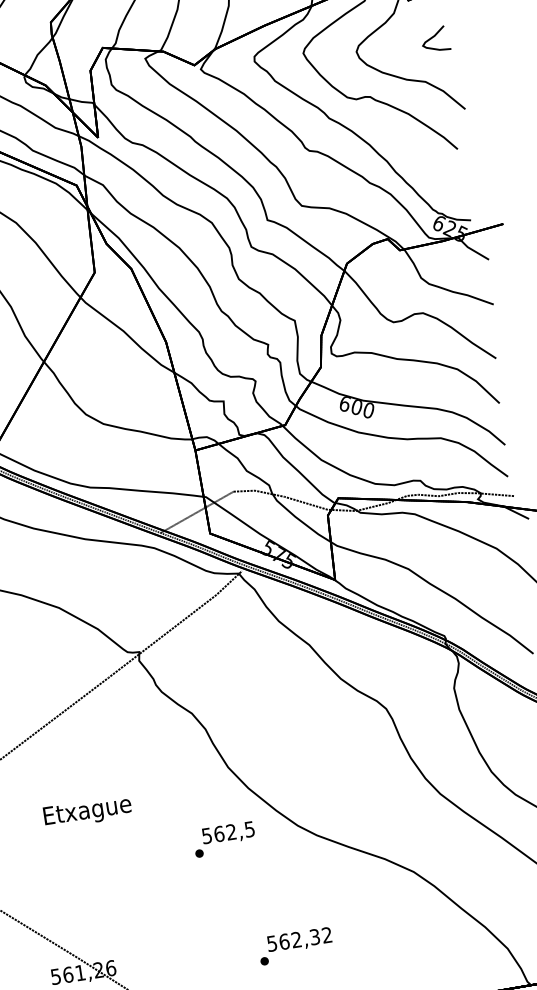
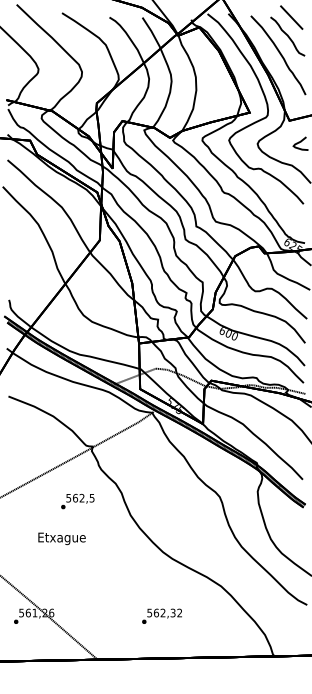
text: (86, 811) -> (61, 538), moved
text: (223, 839) -> (77, 501), moved
text: (294, 944) -> (161, 615), moved

